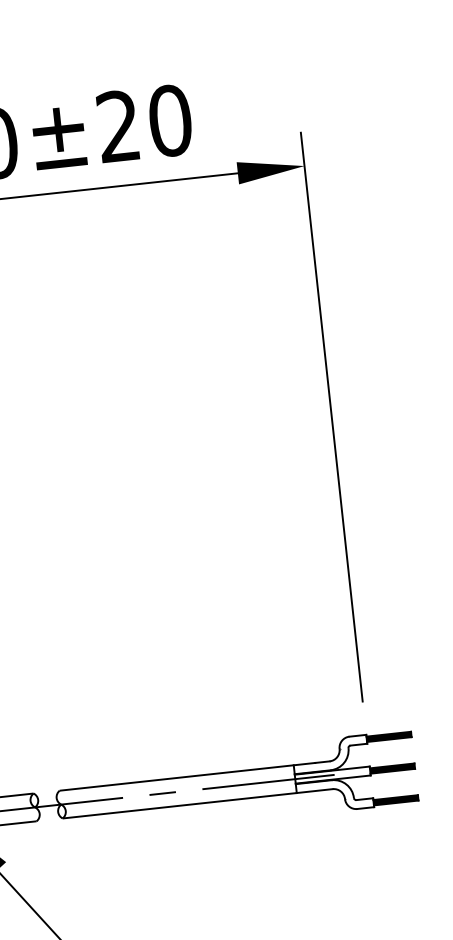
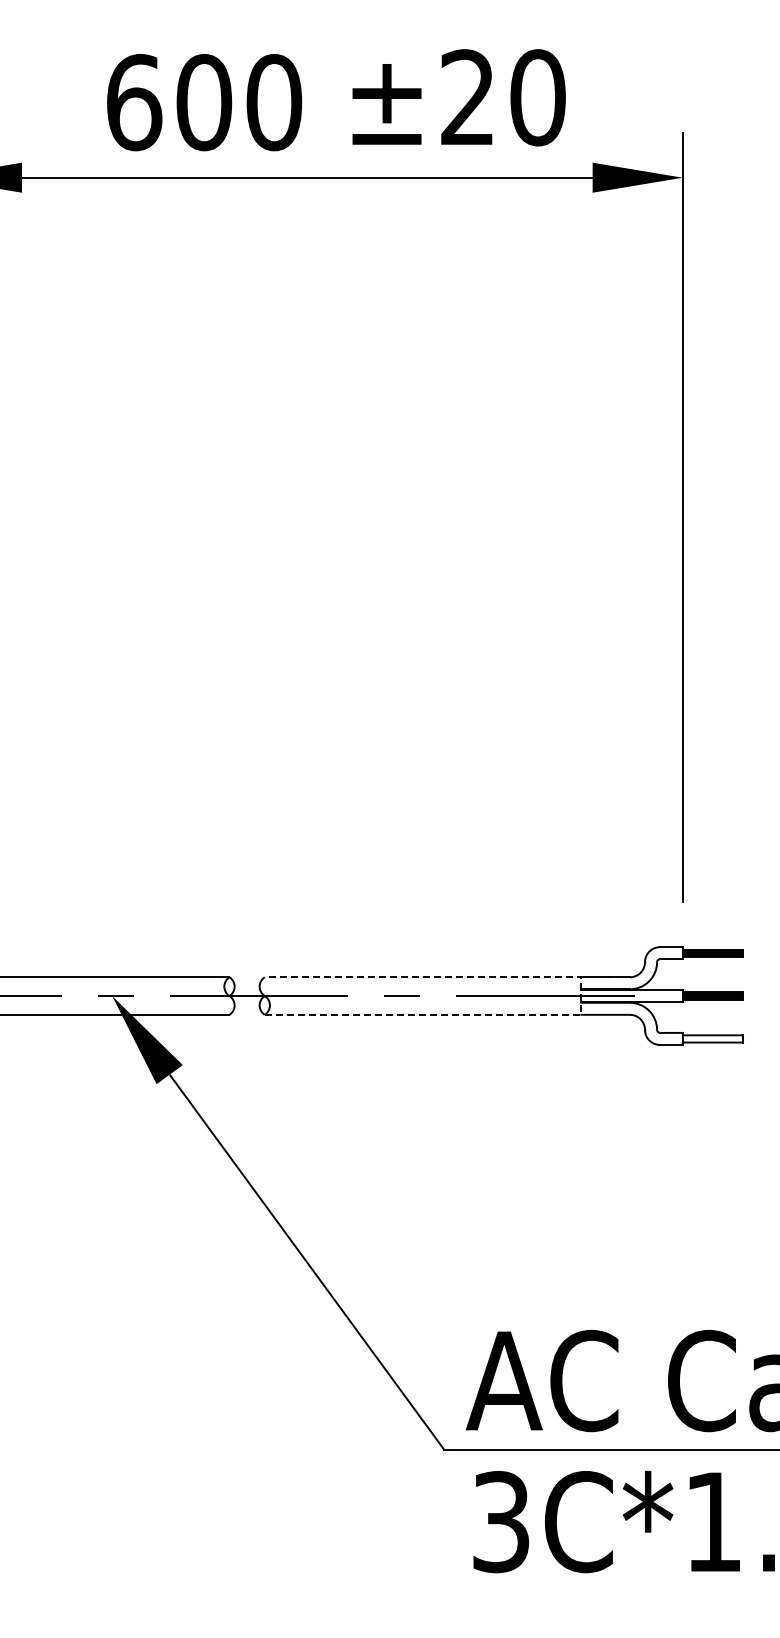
text: (111, 127) -> (458, 97), moved
line: (295, 779) -> (581, 996), solid -> dashed
fill: (395, 800) -> (712, 1038), removed

